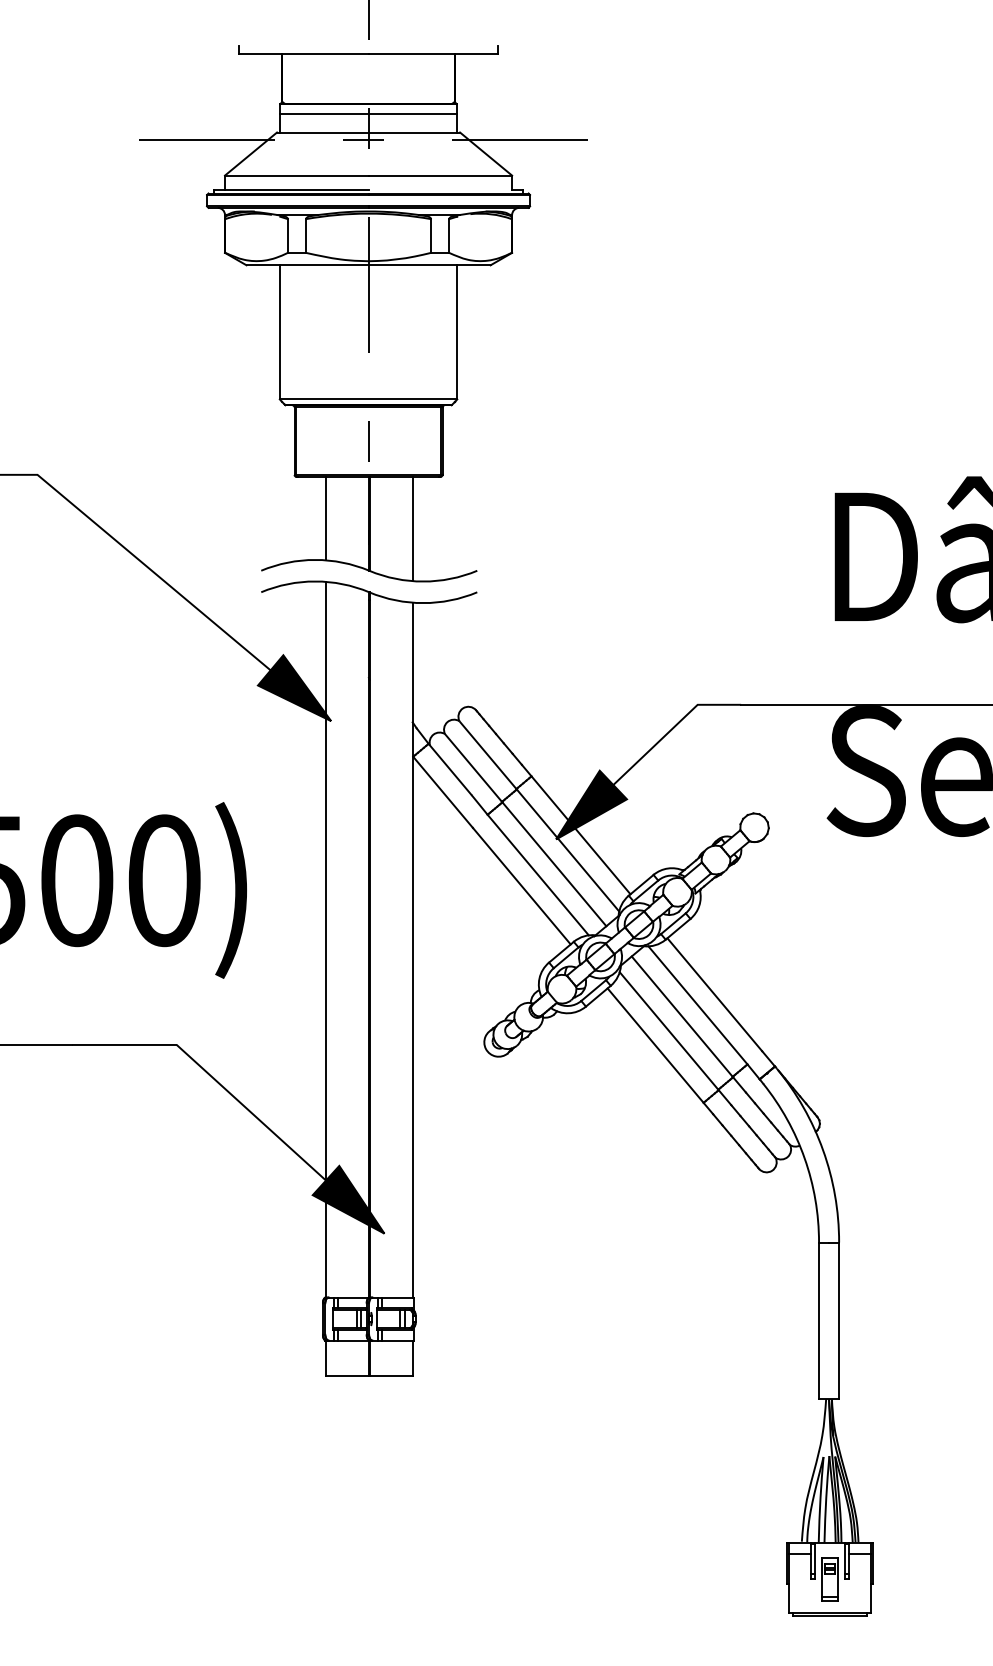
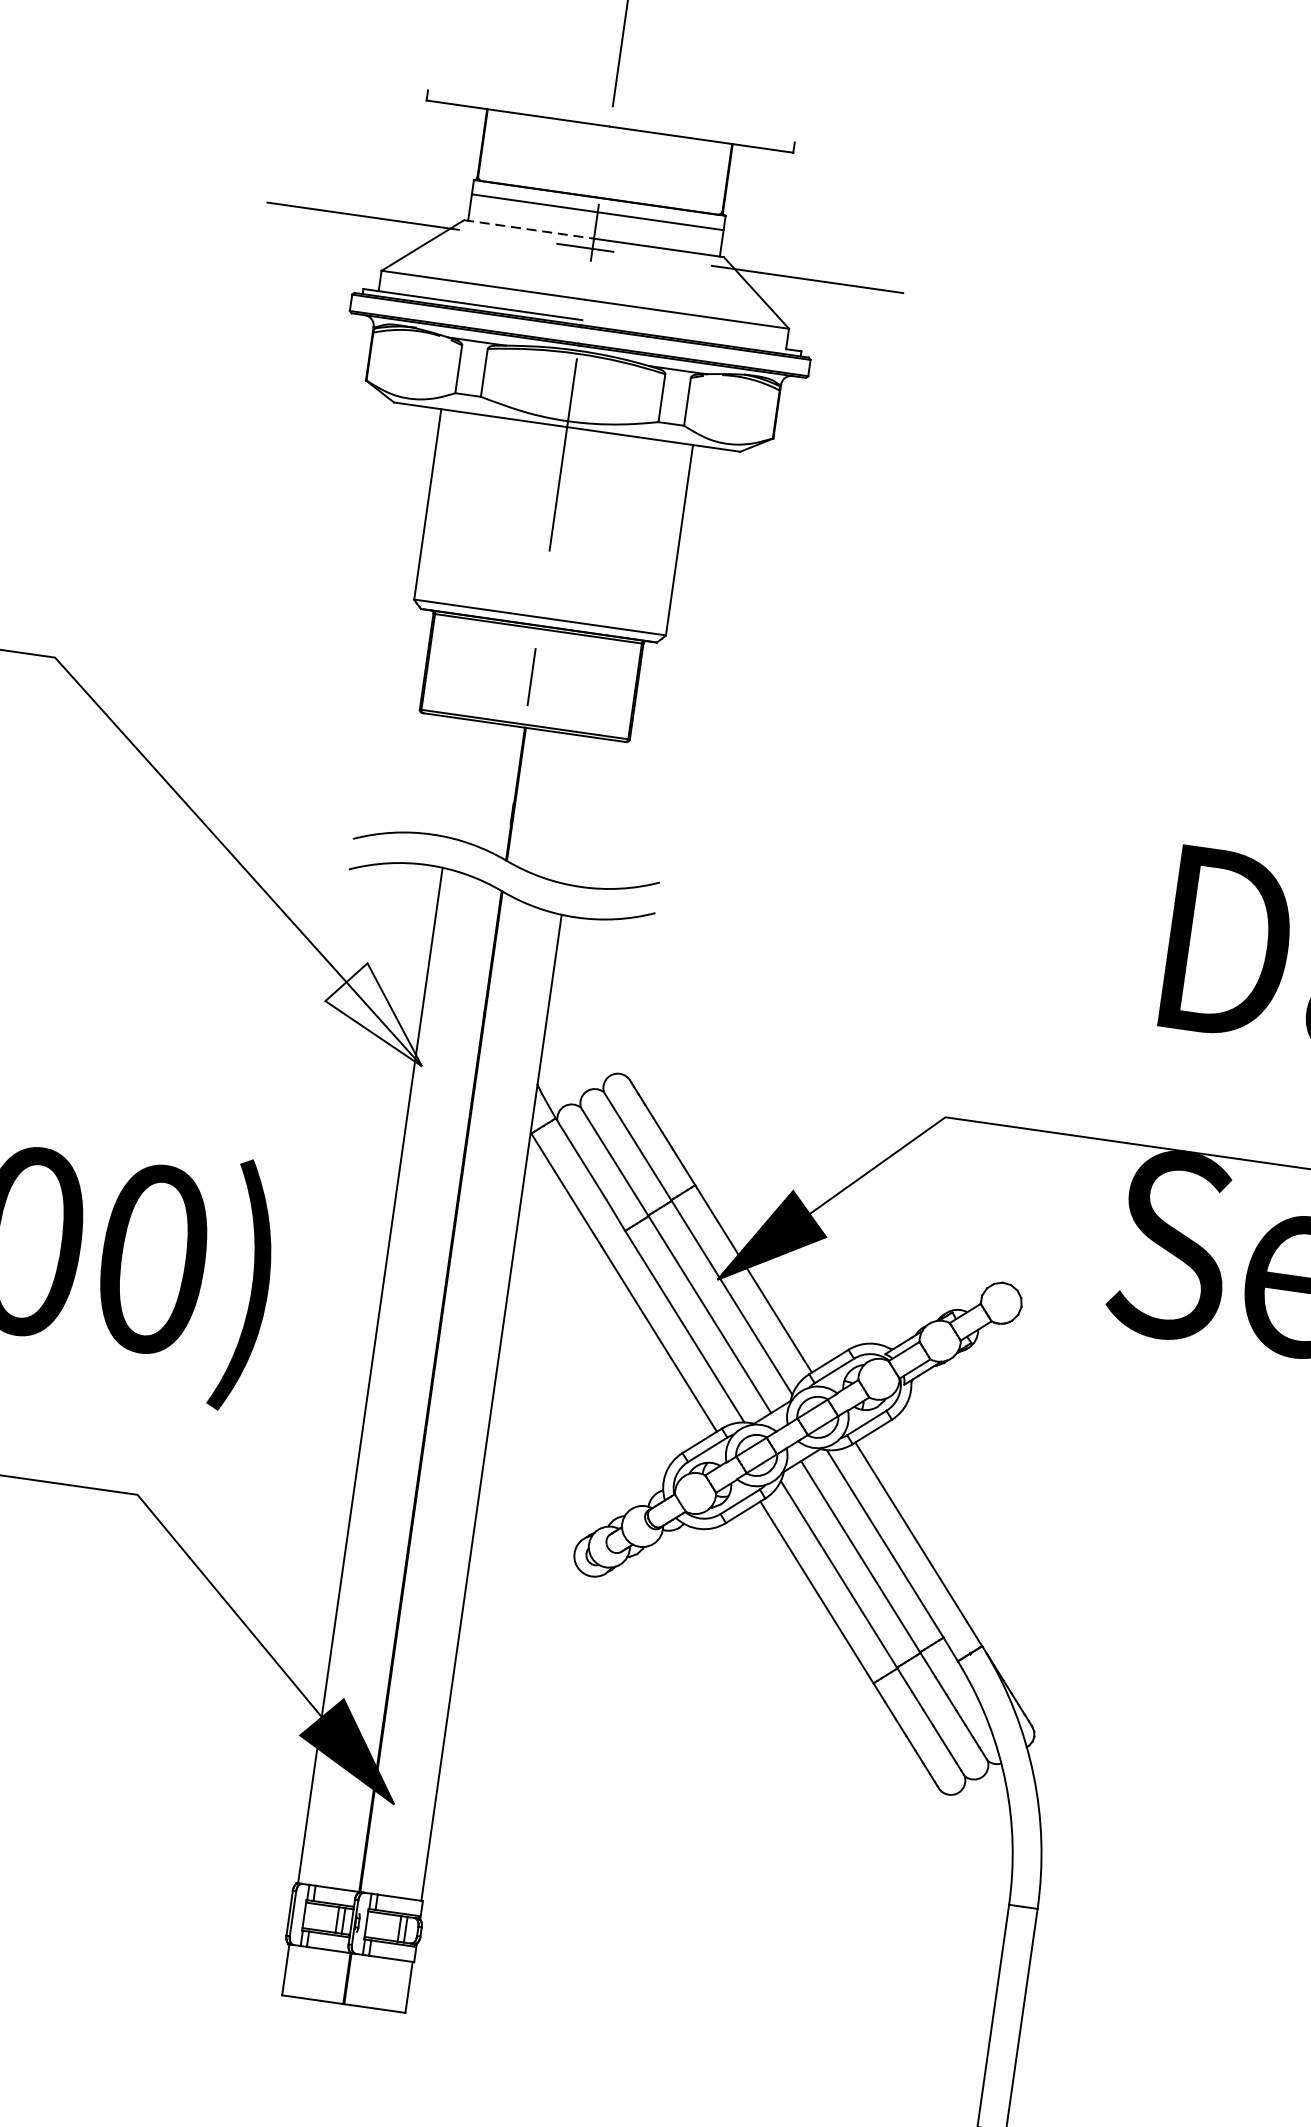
line: (322, 132) -> (528, 229), solid -> dashed
line: (325, 518) -> (454, 777), removed
line: (412, 529) -> (576, 810), removed
fill: (294, 688) -> (376, 1012), removed

